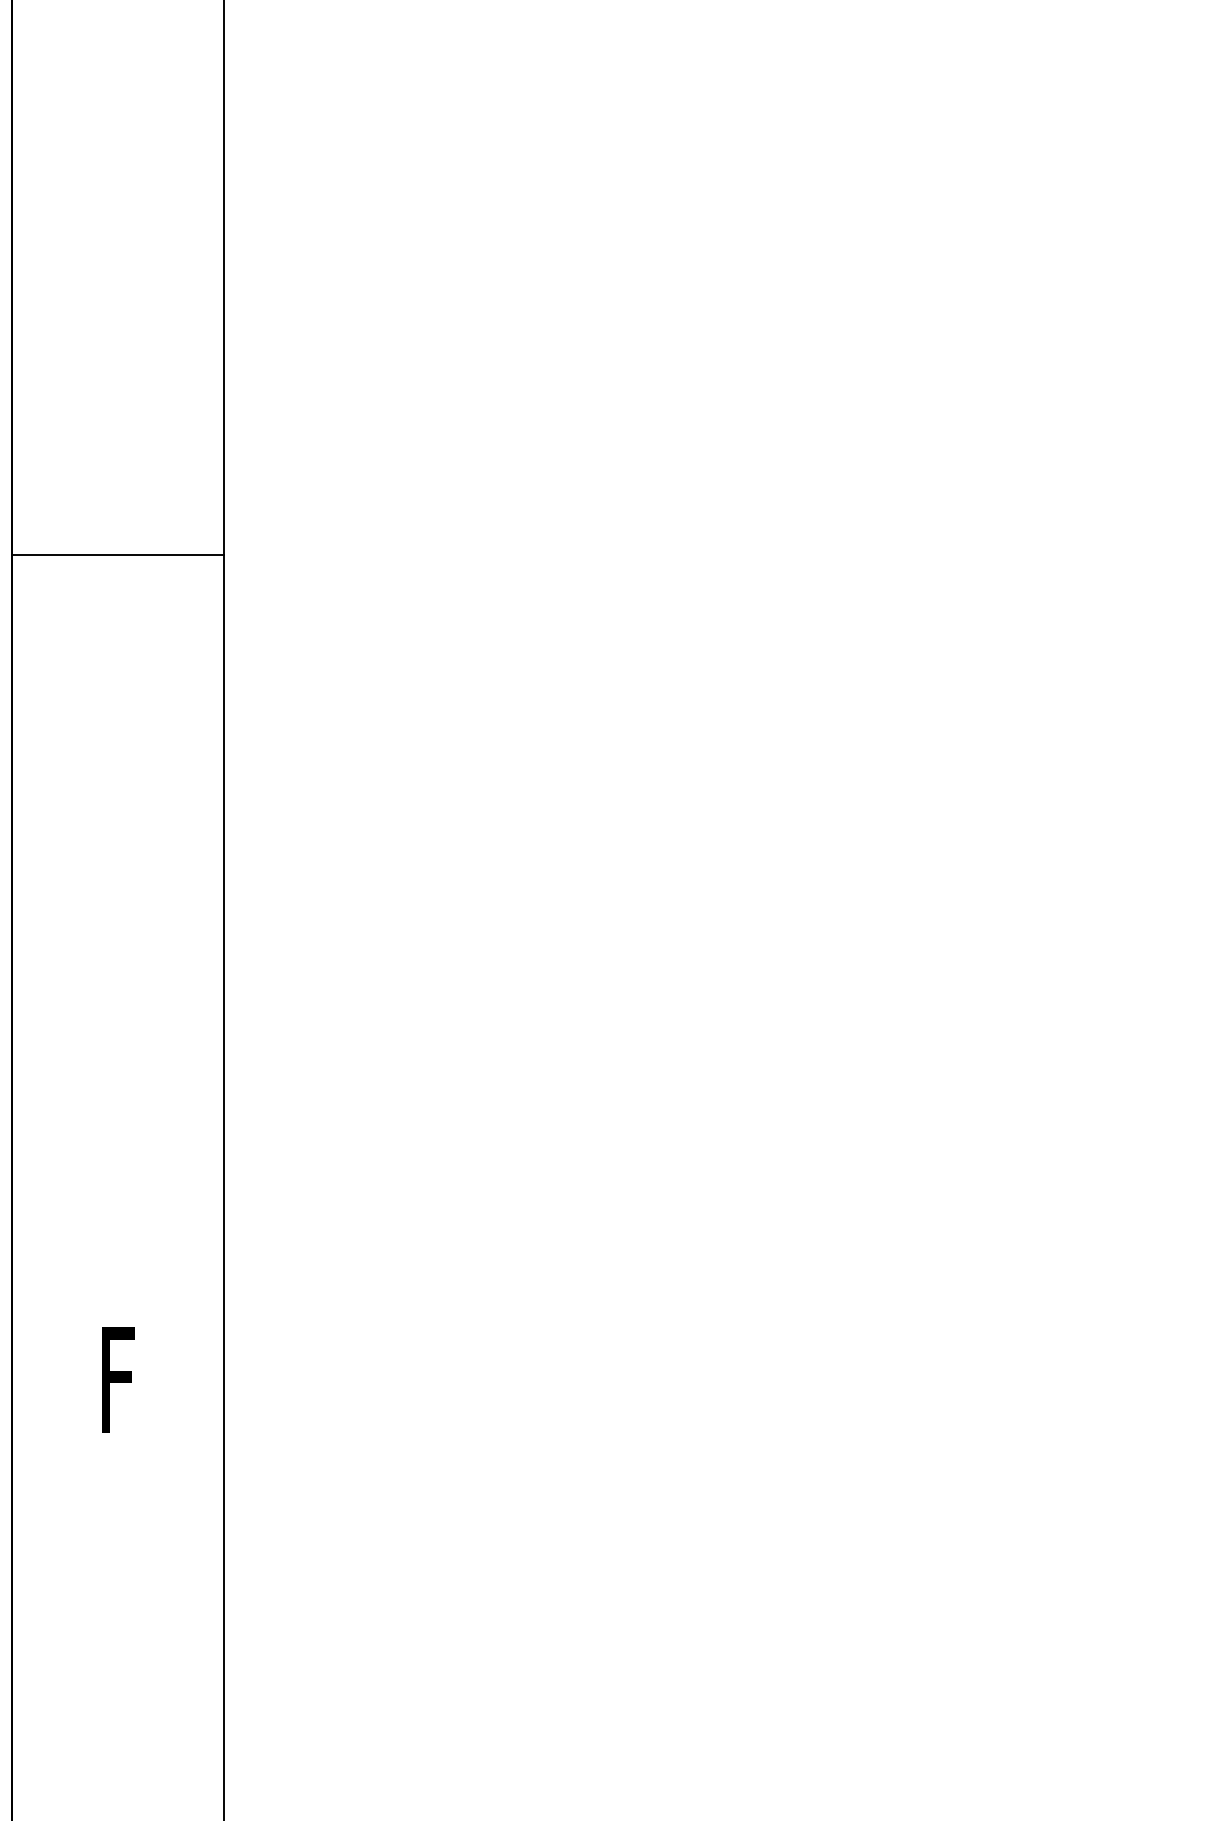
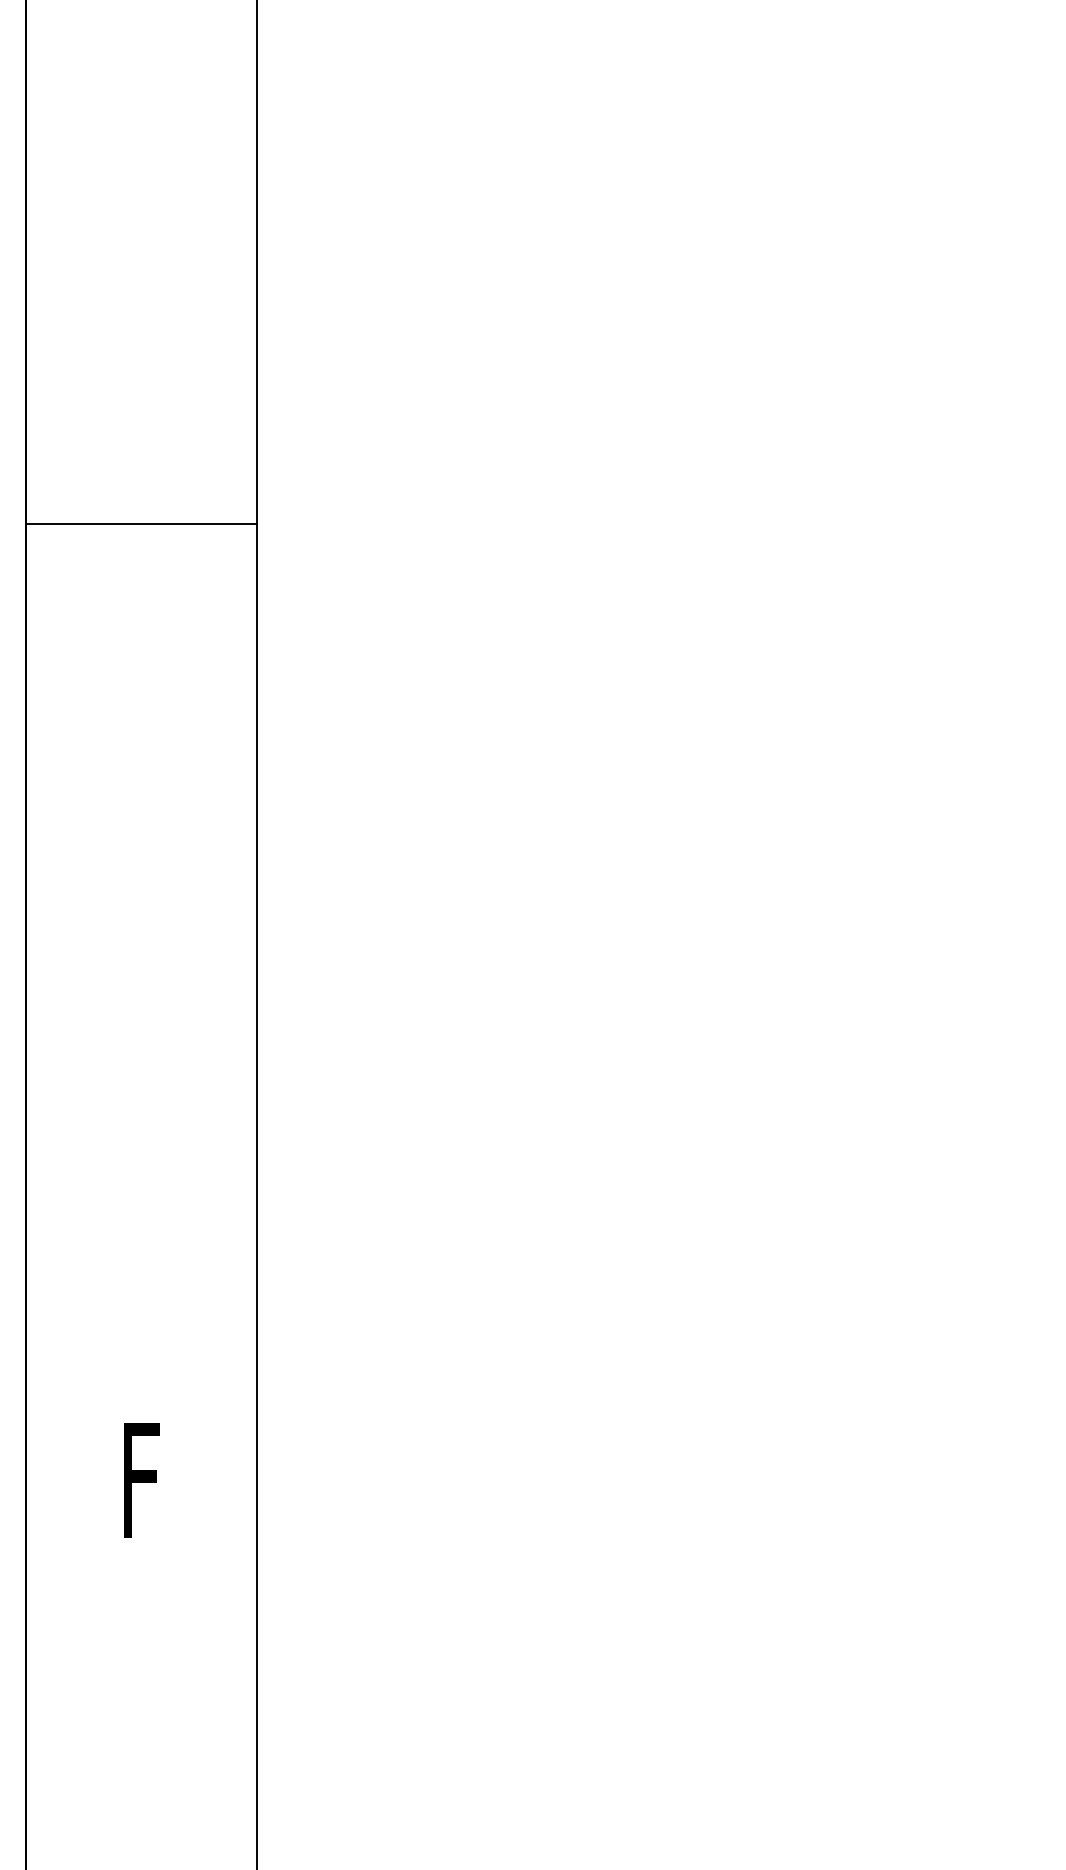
line: (117, 554) -> (141, 523), moved

